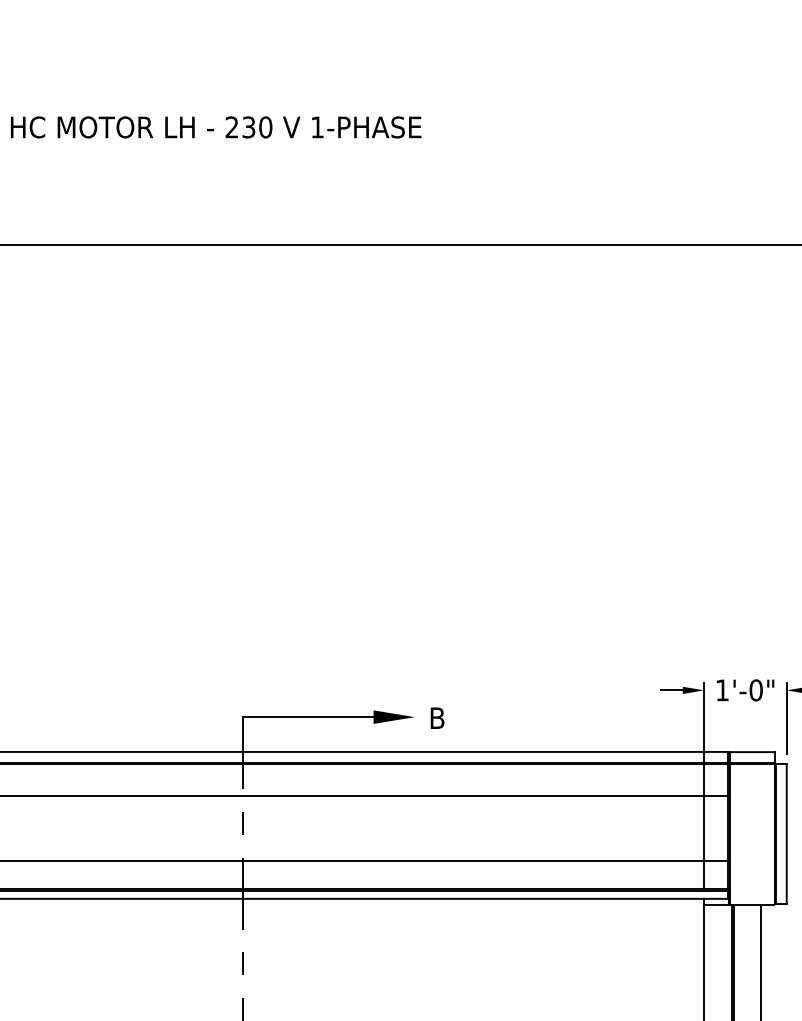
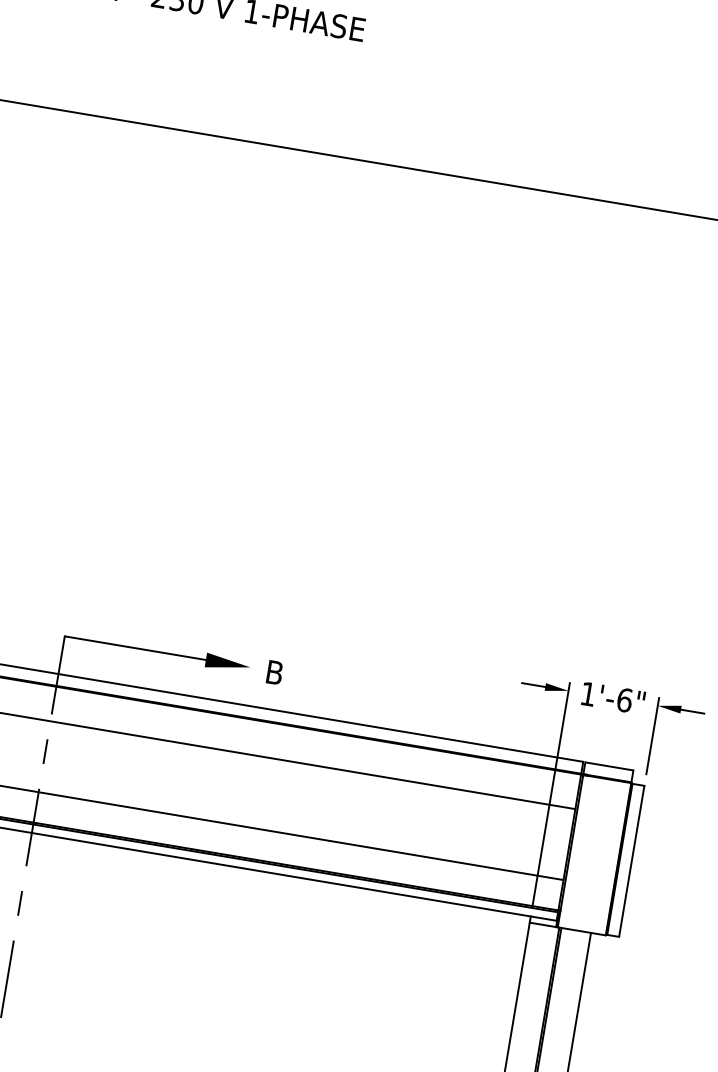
text: (755, 690) -> (623, 700), 1'-0" -> 1'-6"

